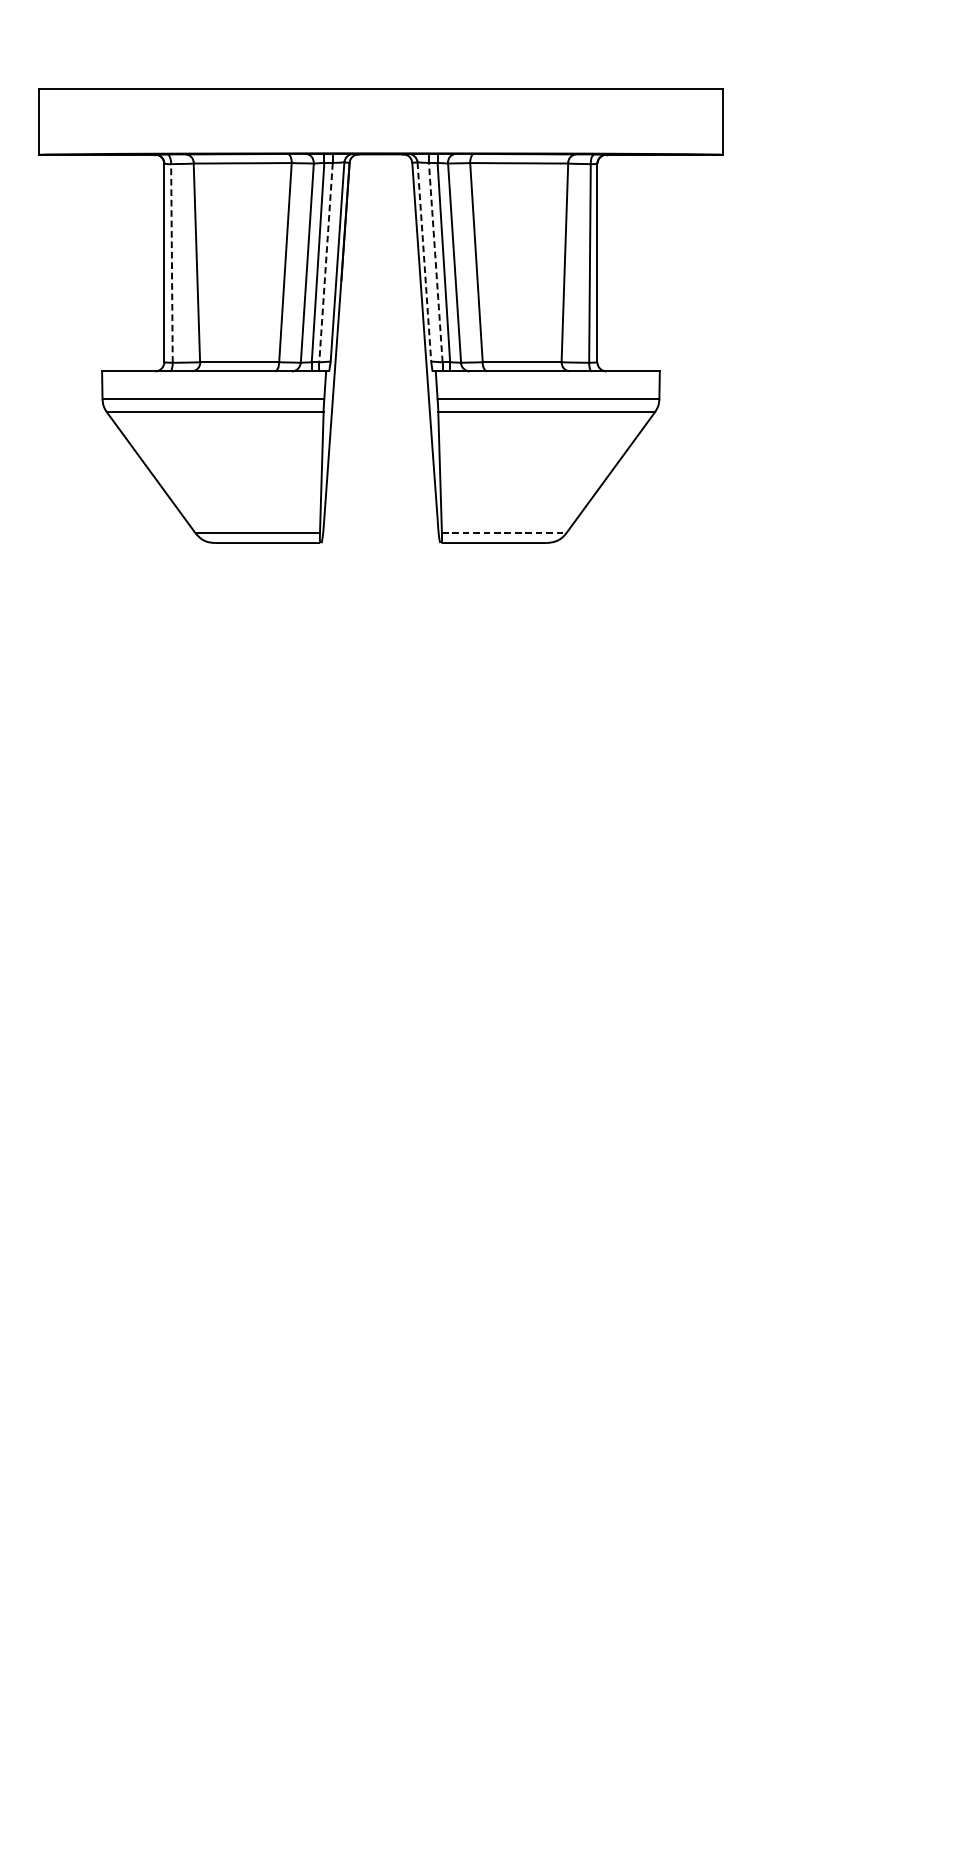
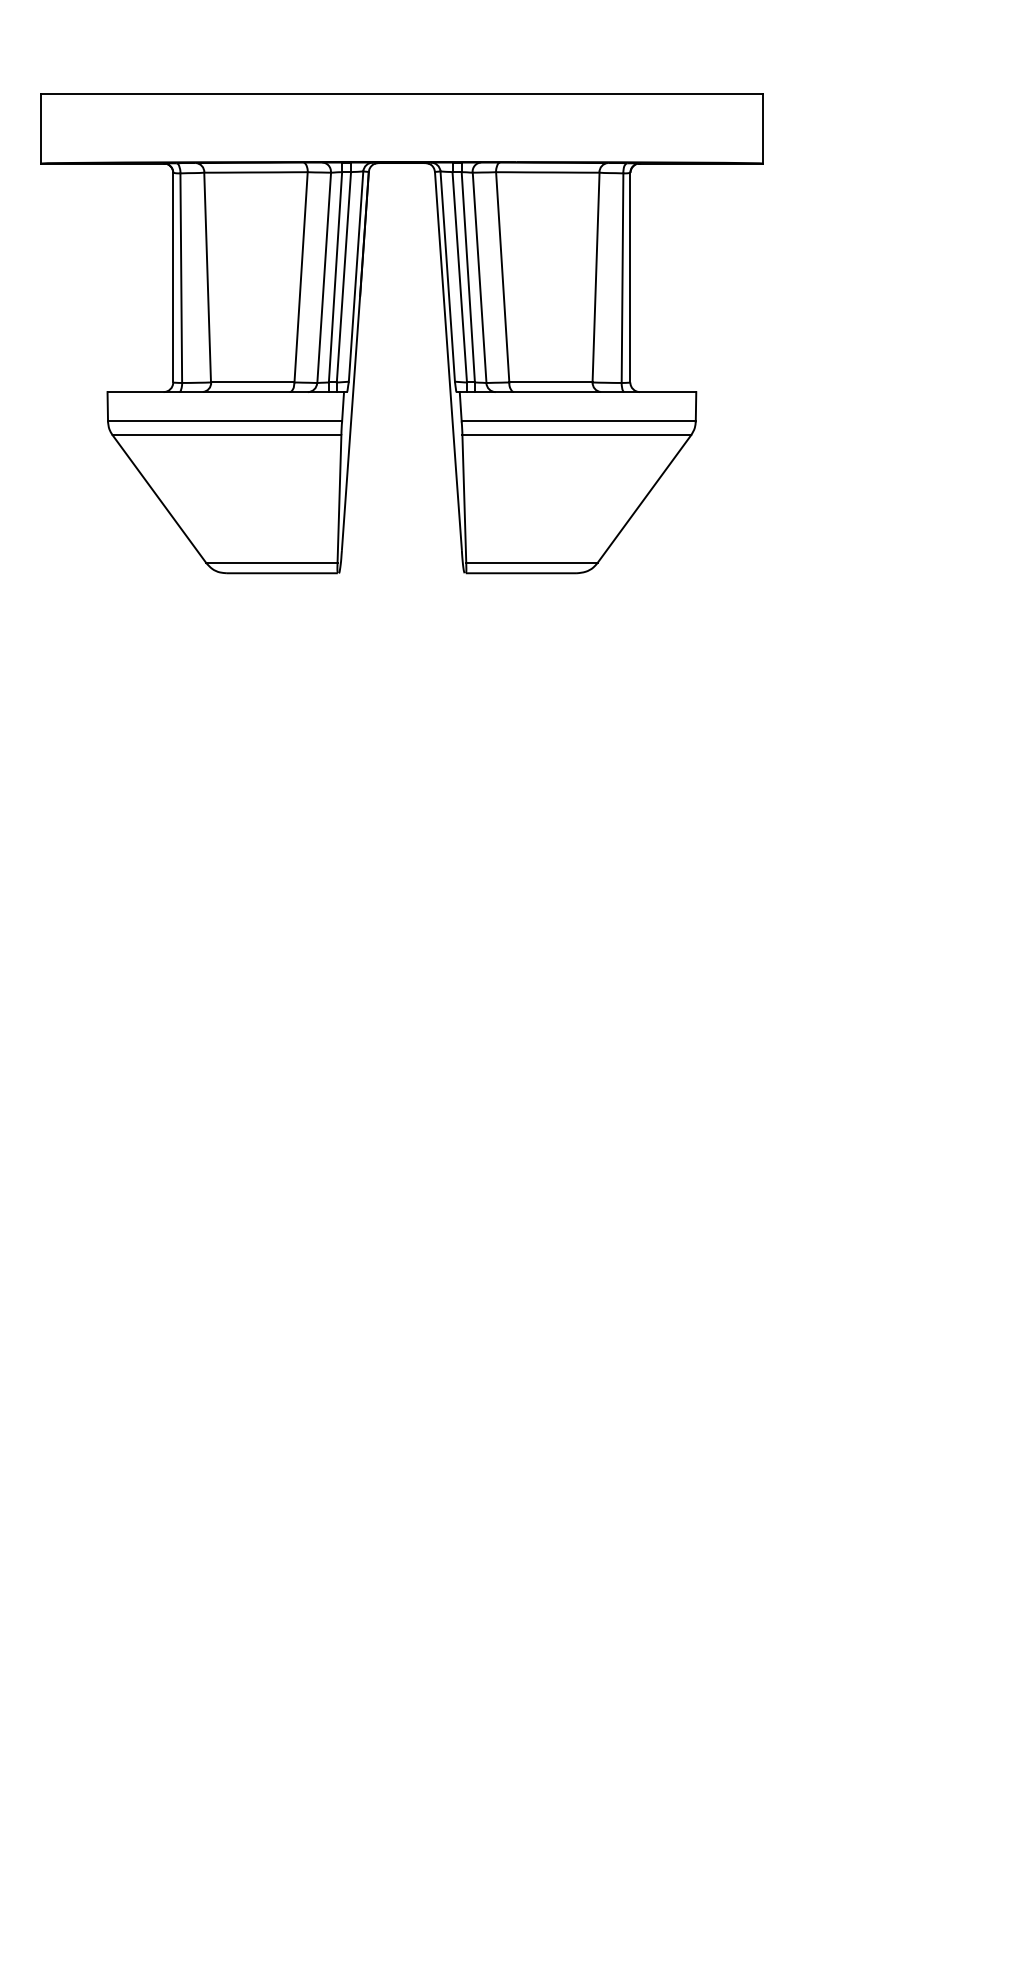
line: (435, 261) -> (459, 276), dashed -> solid
line: (325, 262) -> (343, 277), dashed -> solid
line: (424, 262) -> (447, 277), dashed -> solid
line: (172, 263) -> (181, 278), dashed -> solid
line: (503, 532) -> (531, 562), dashed -> solid

